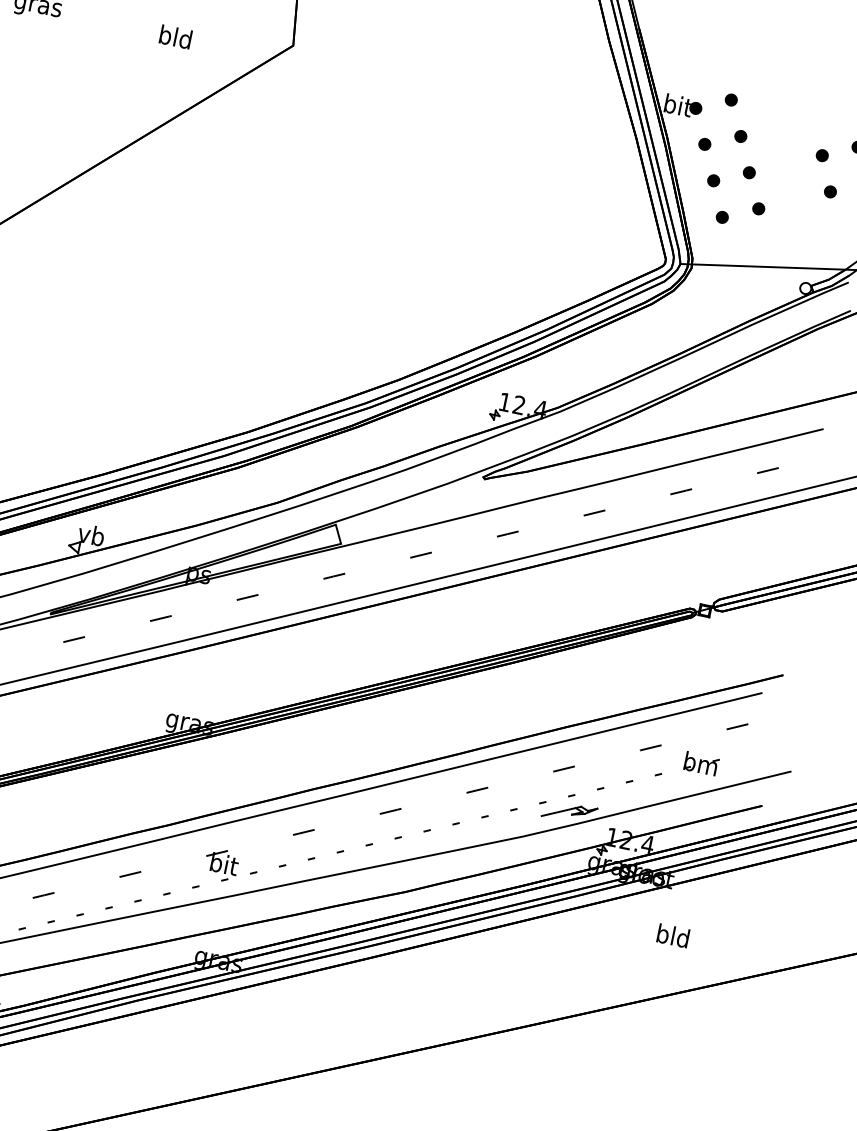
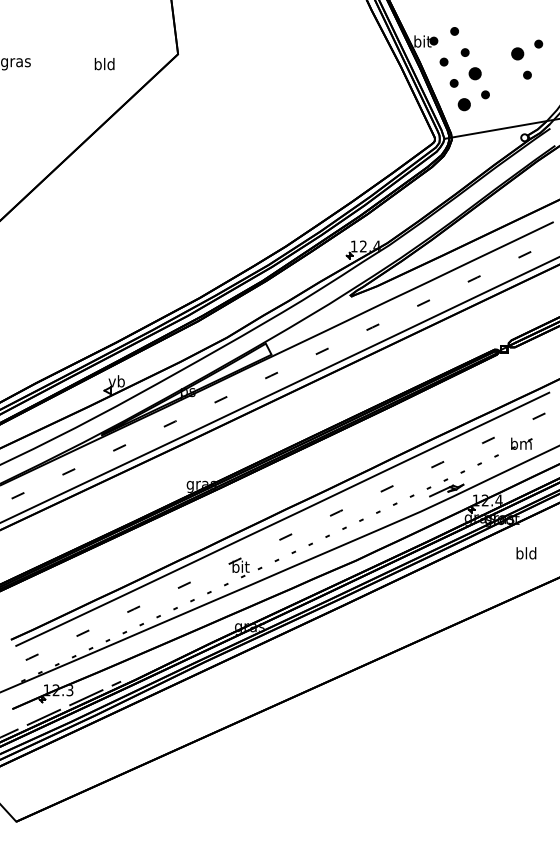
part: (821, 154) -> (517, 53), size x1.6
part: (748, 172) -> (474, 73), size x1.6
part: (721, 216) -> (463, 104), size x1.6

